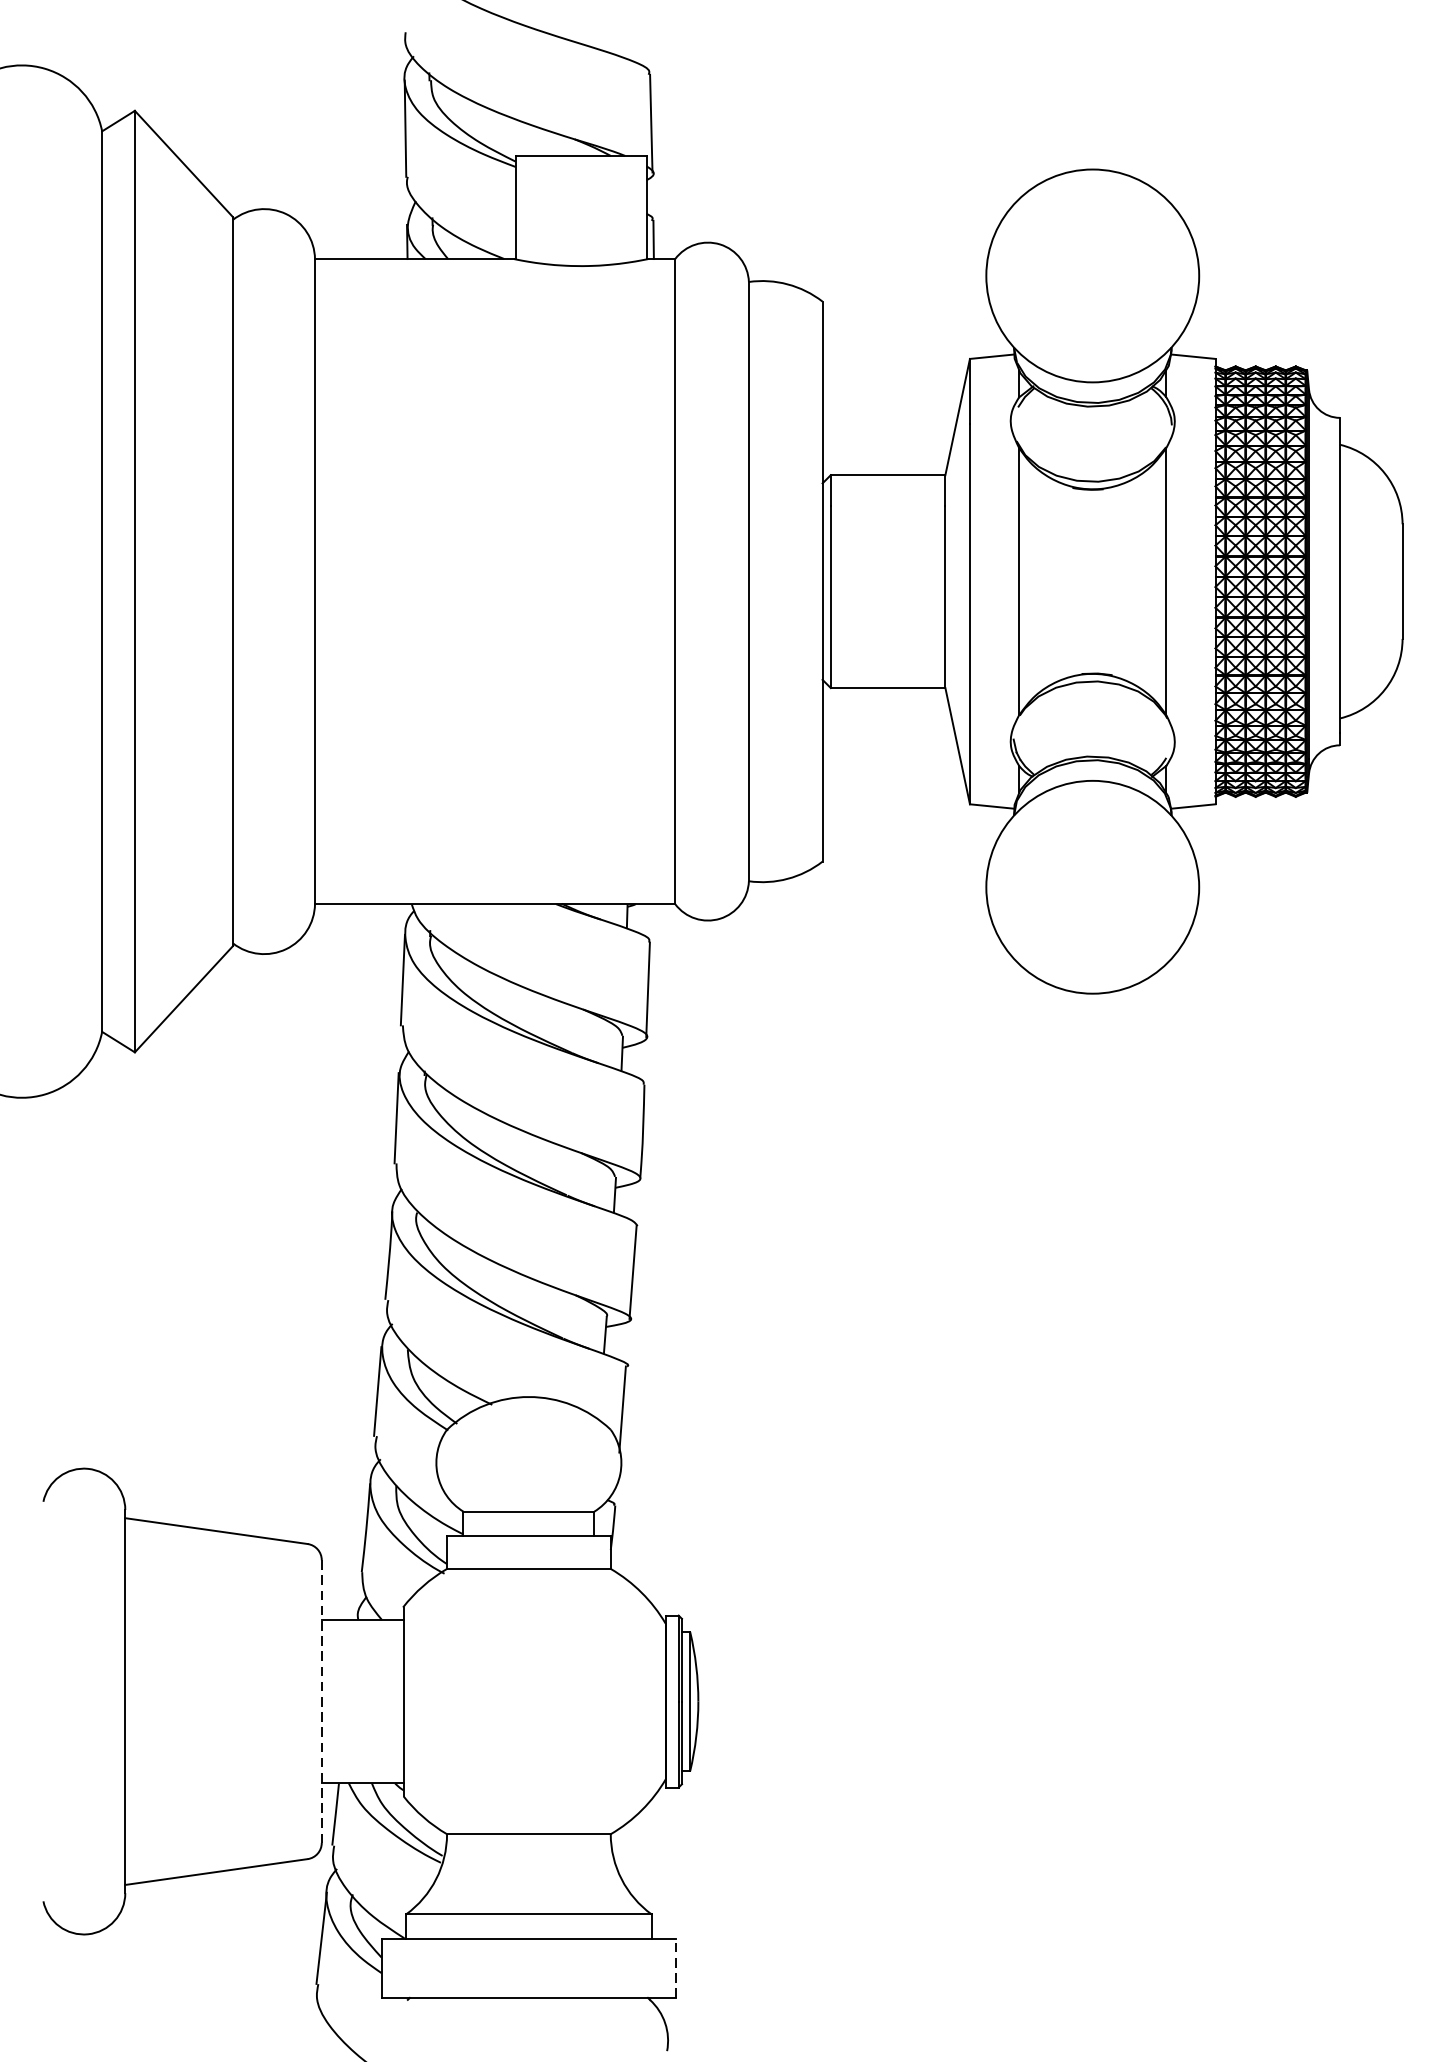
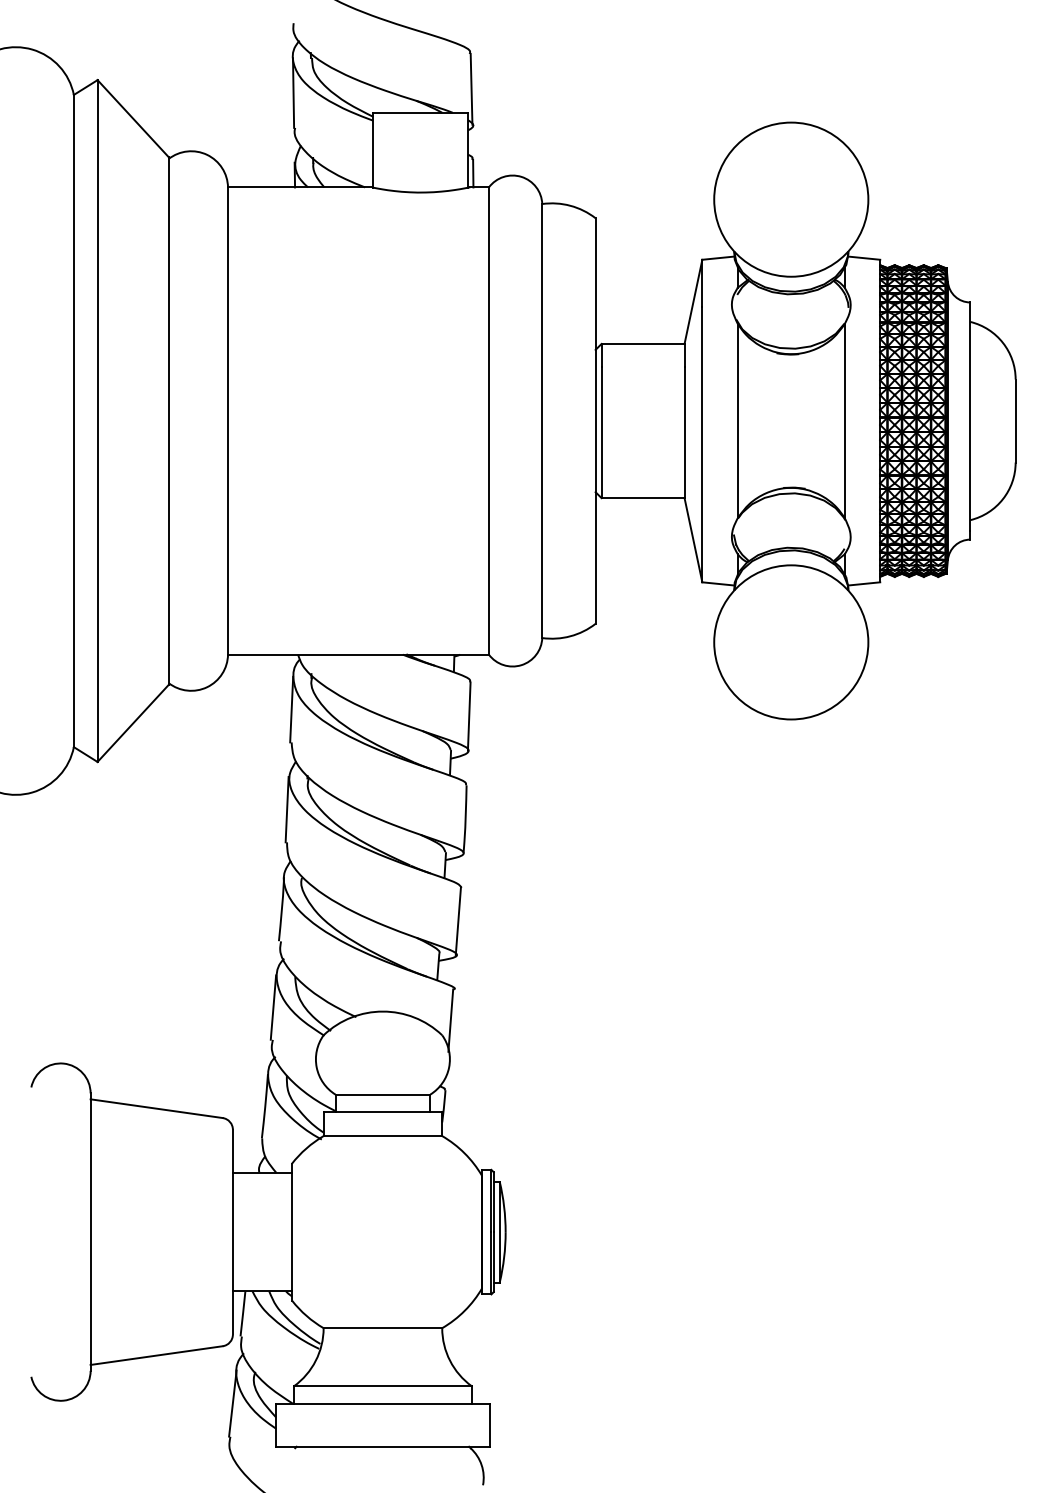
line: (321, 1702) -> (232, 1232), dashed -> solid
line: (676, 1967) -> (489, 1424), dashed -> solid

